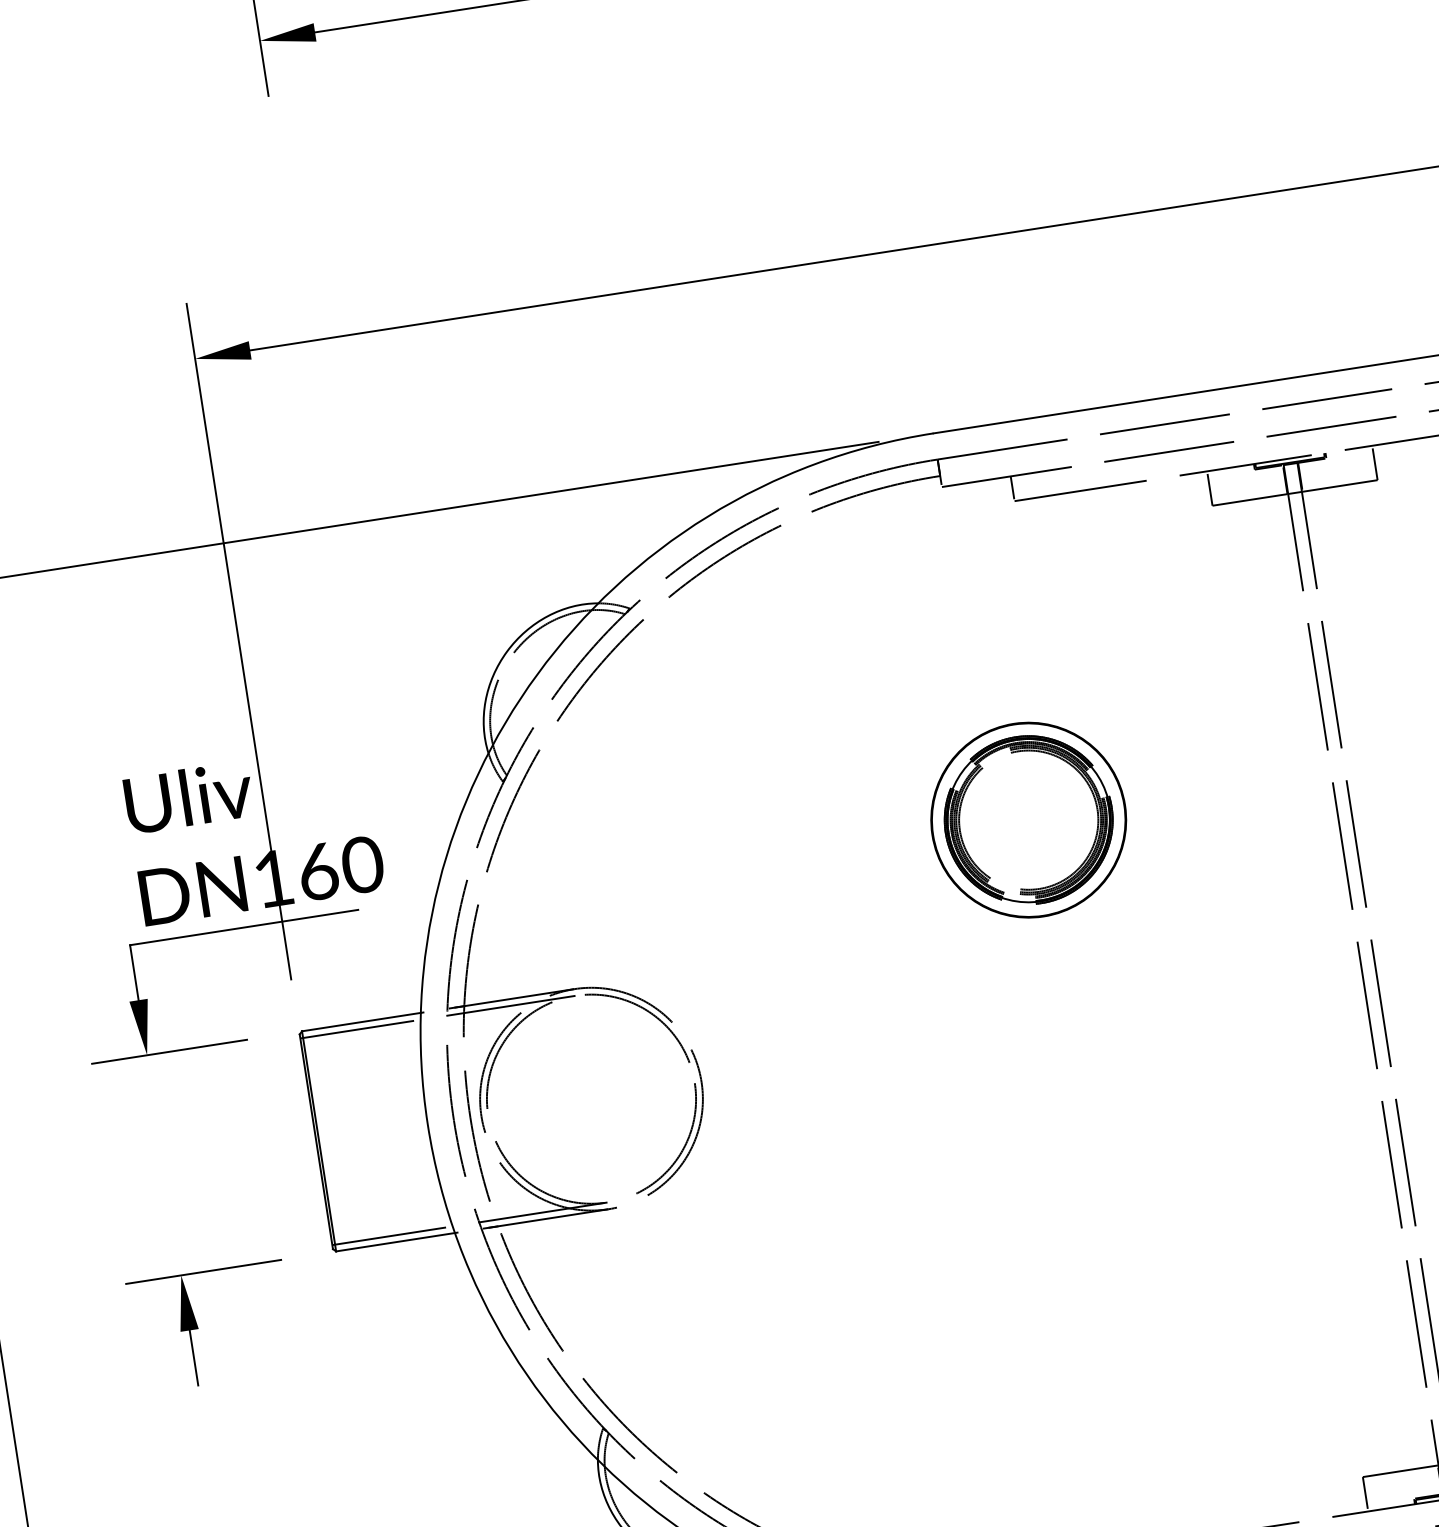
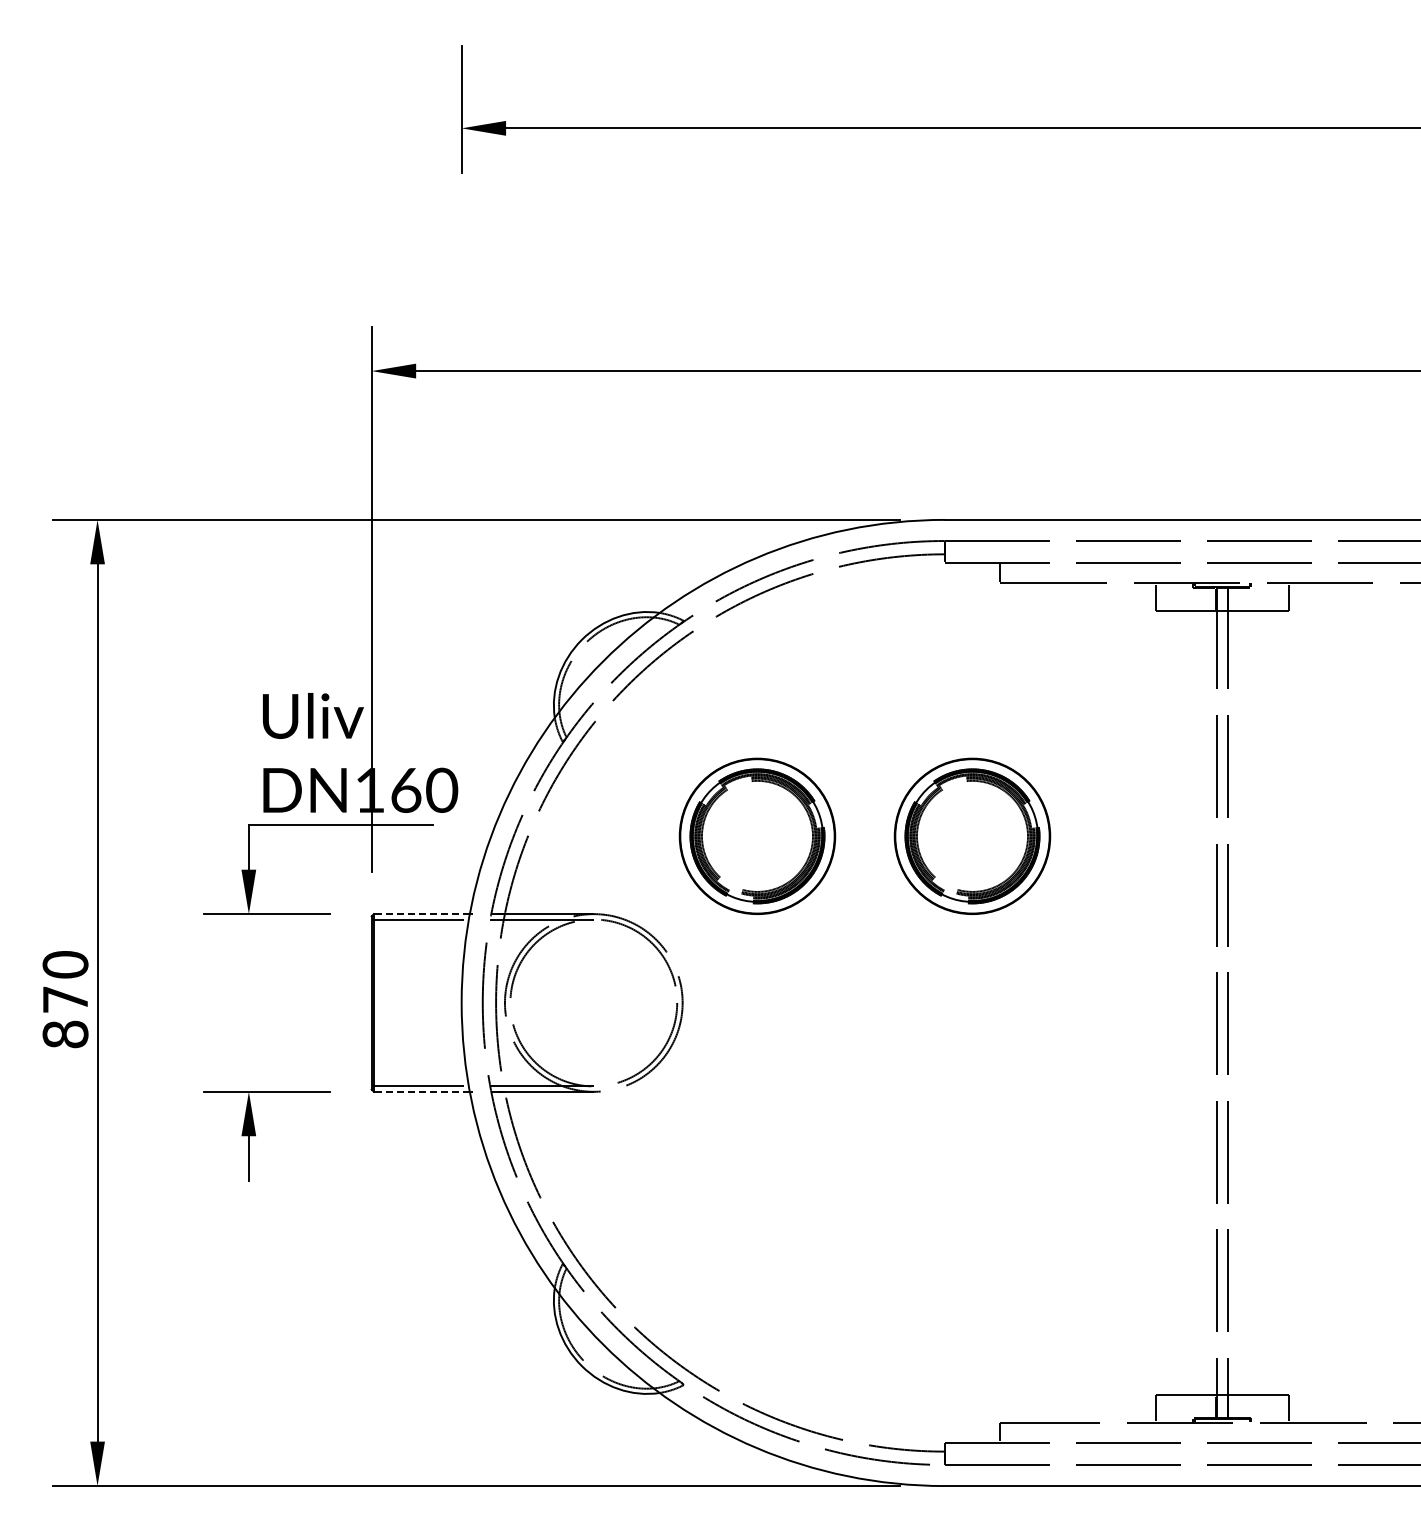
part: (762, 860) -> (757, 835), added
line: (361, 1022) -> (421, 914), solid -> dashed
line: (395, 1241) -> (421, 1091), solid -> dashed

